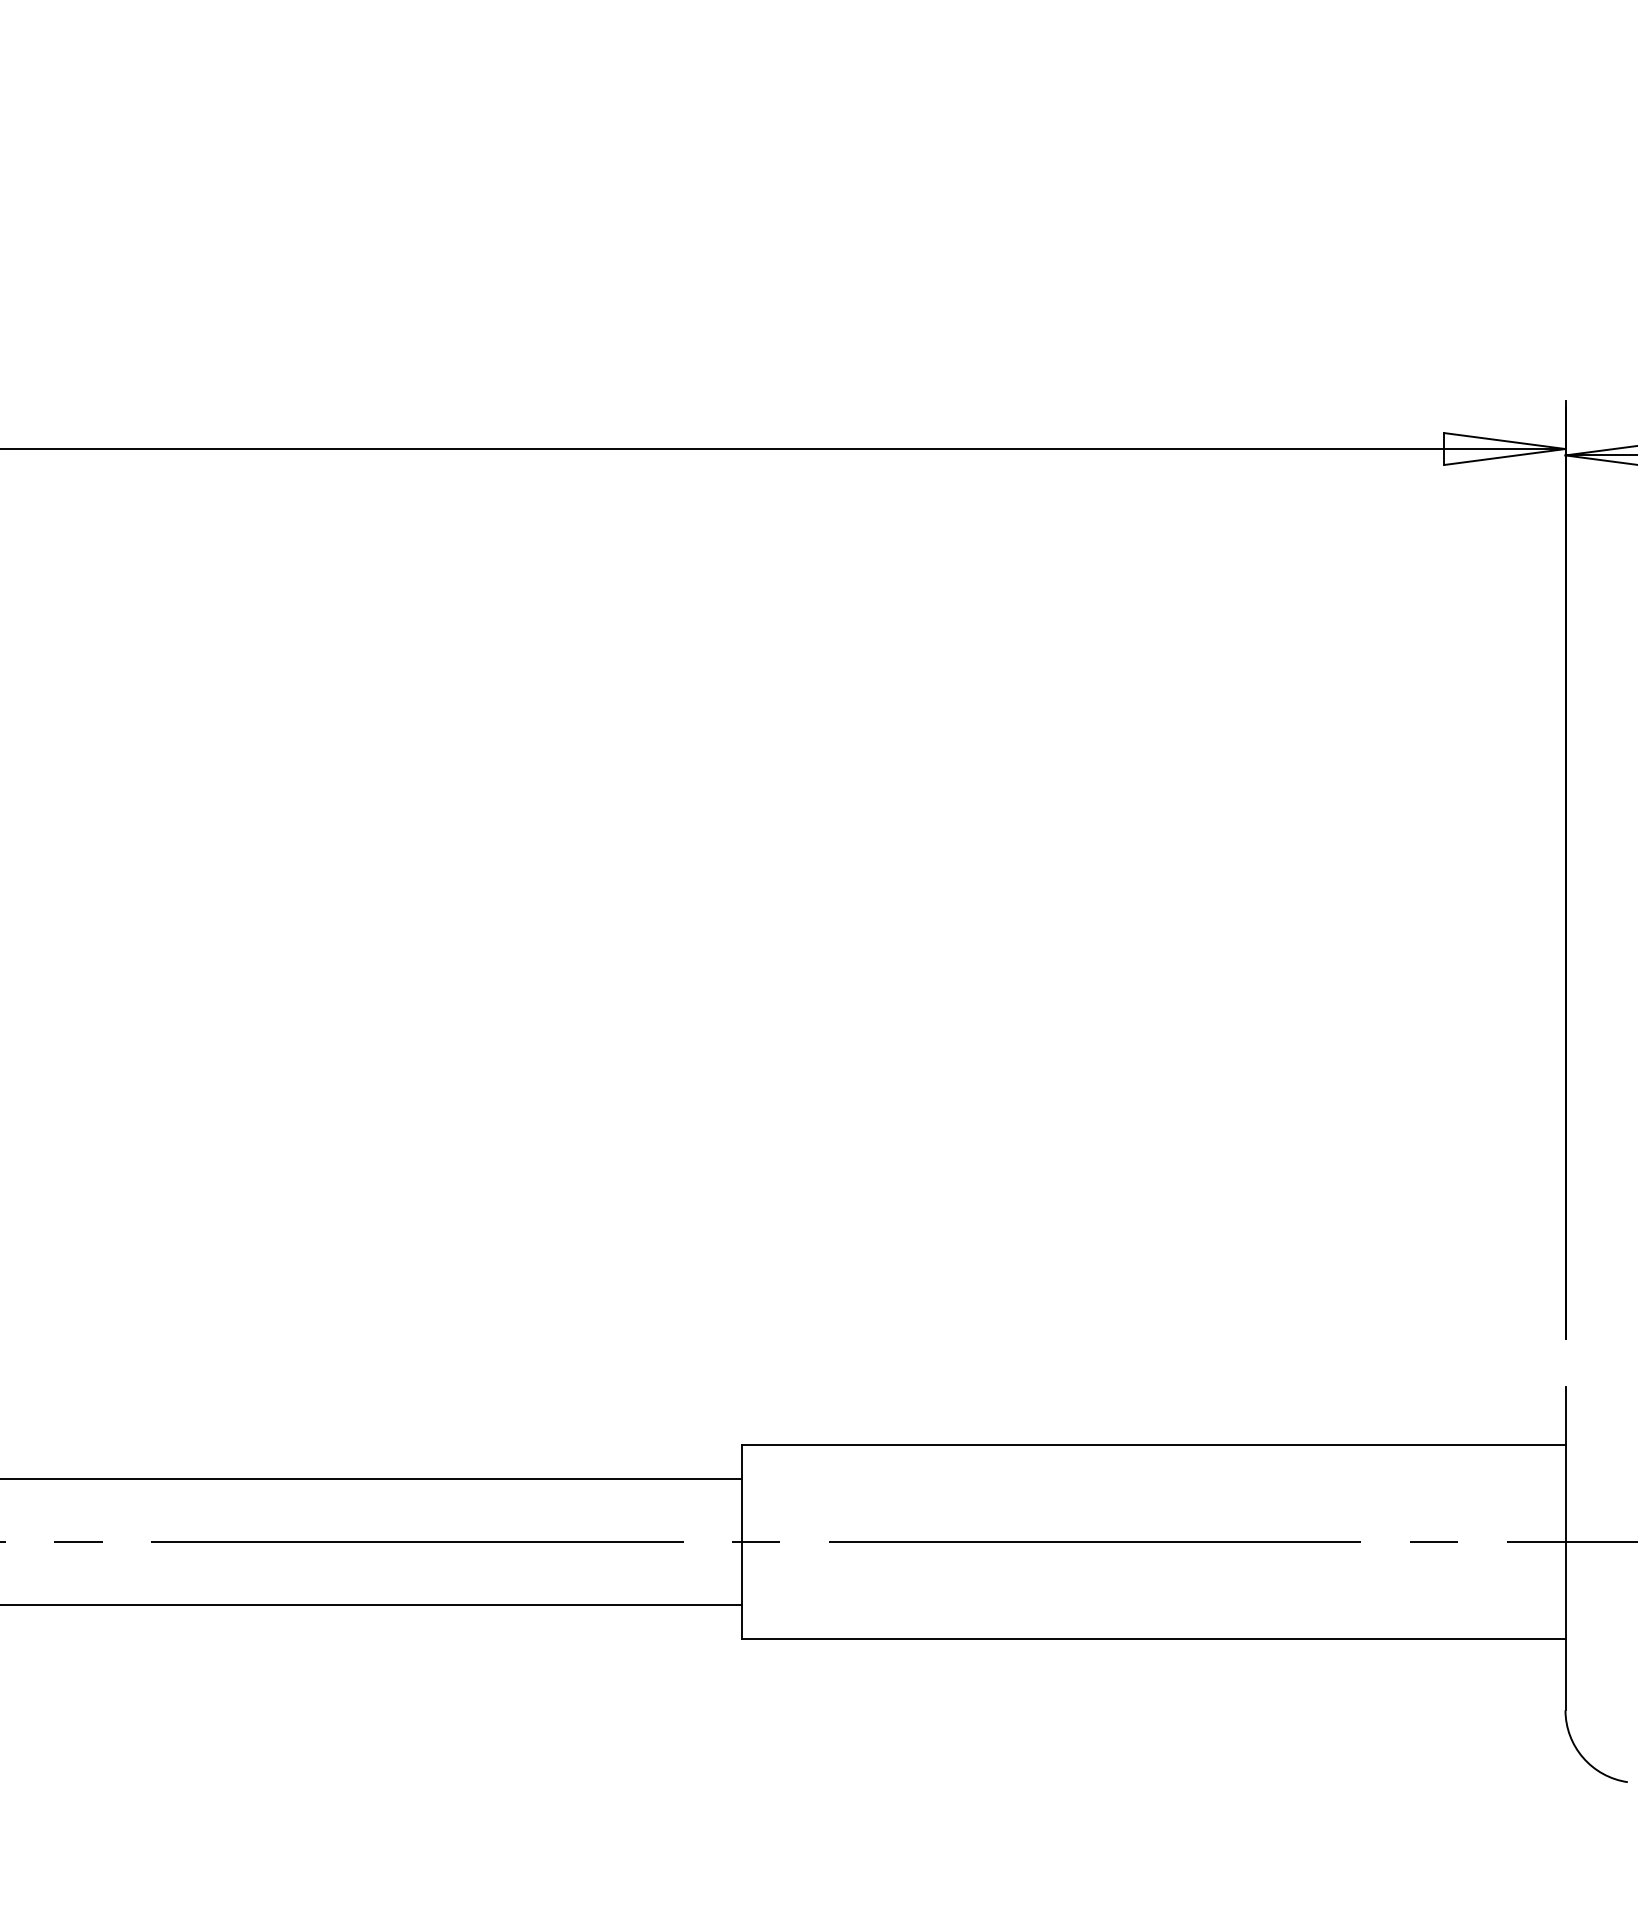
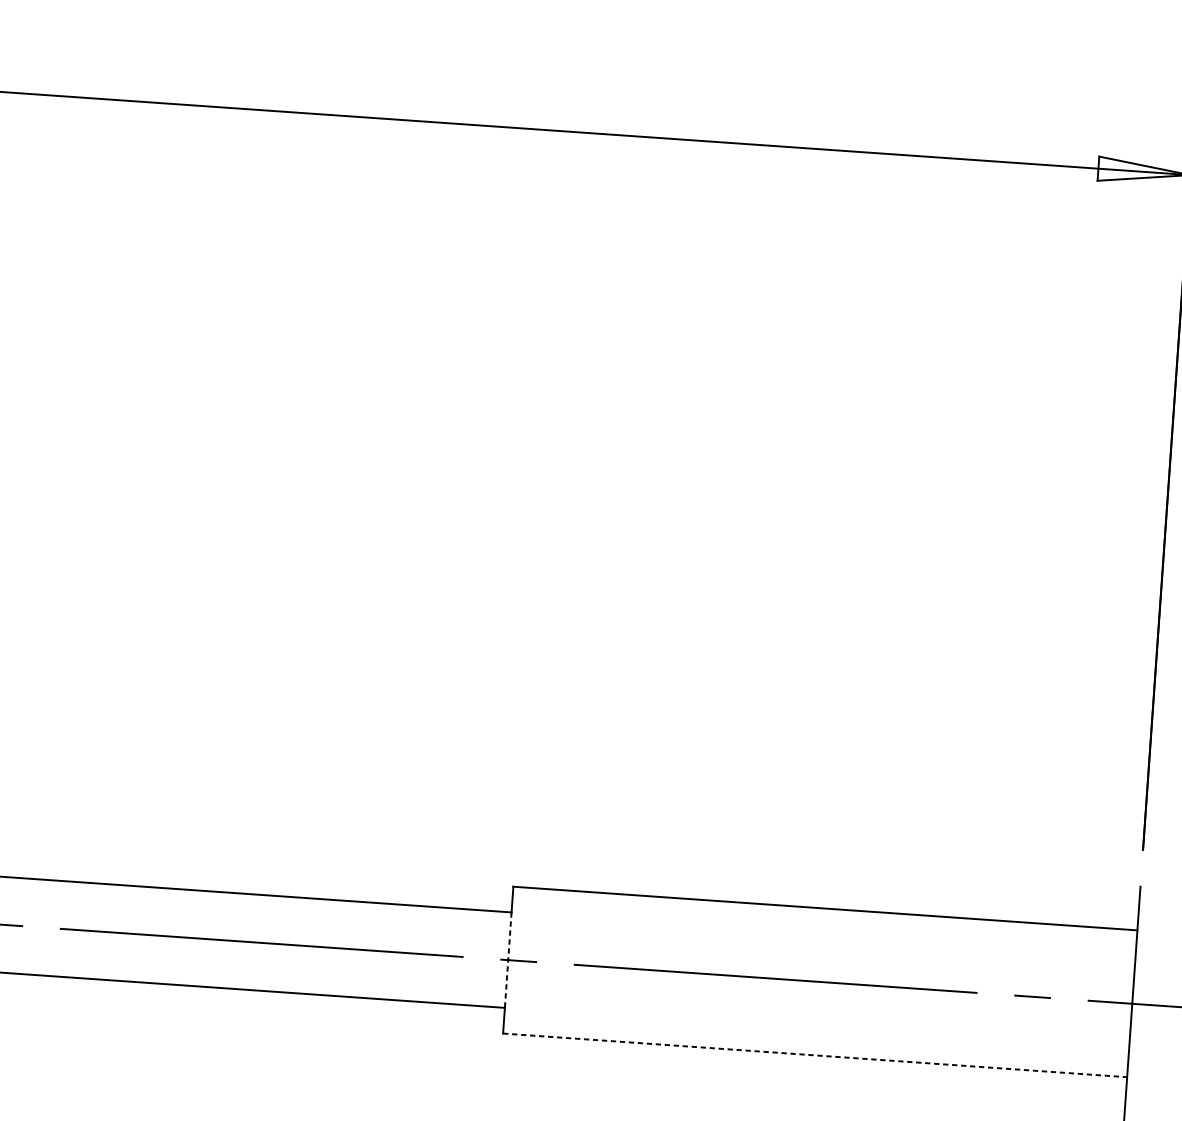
line: (742, 1541) -> (508, 959), solid -> dashed
line: (1153, 1638) -> (814, 1055), solid -> dashed

